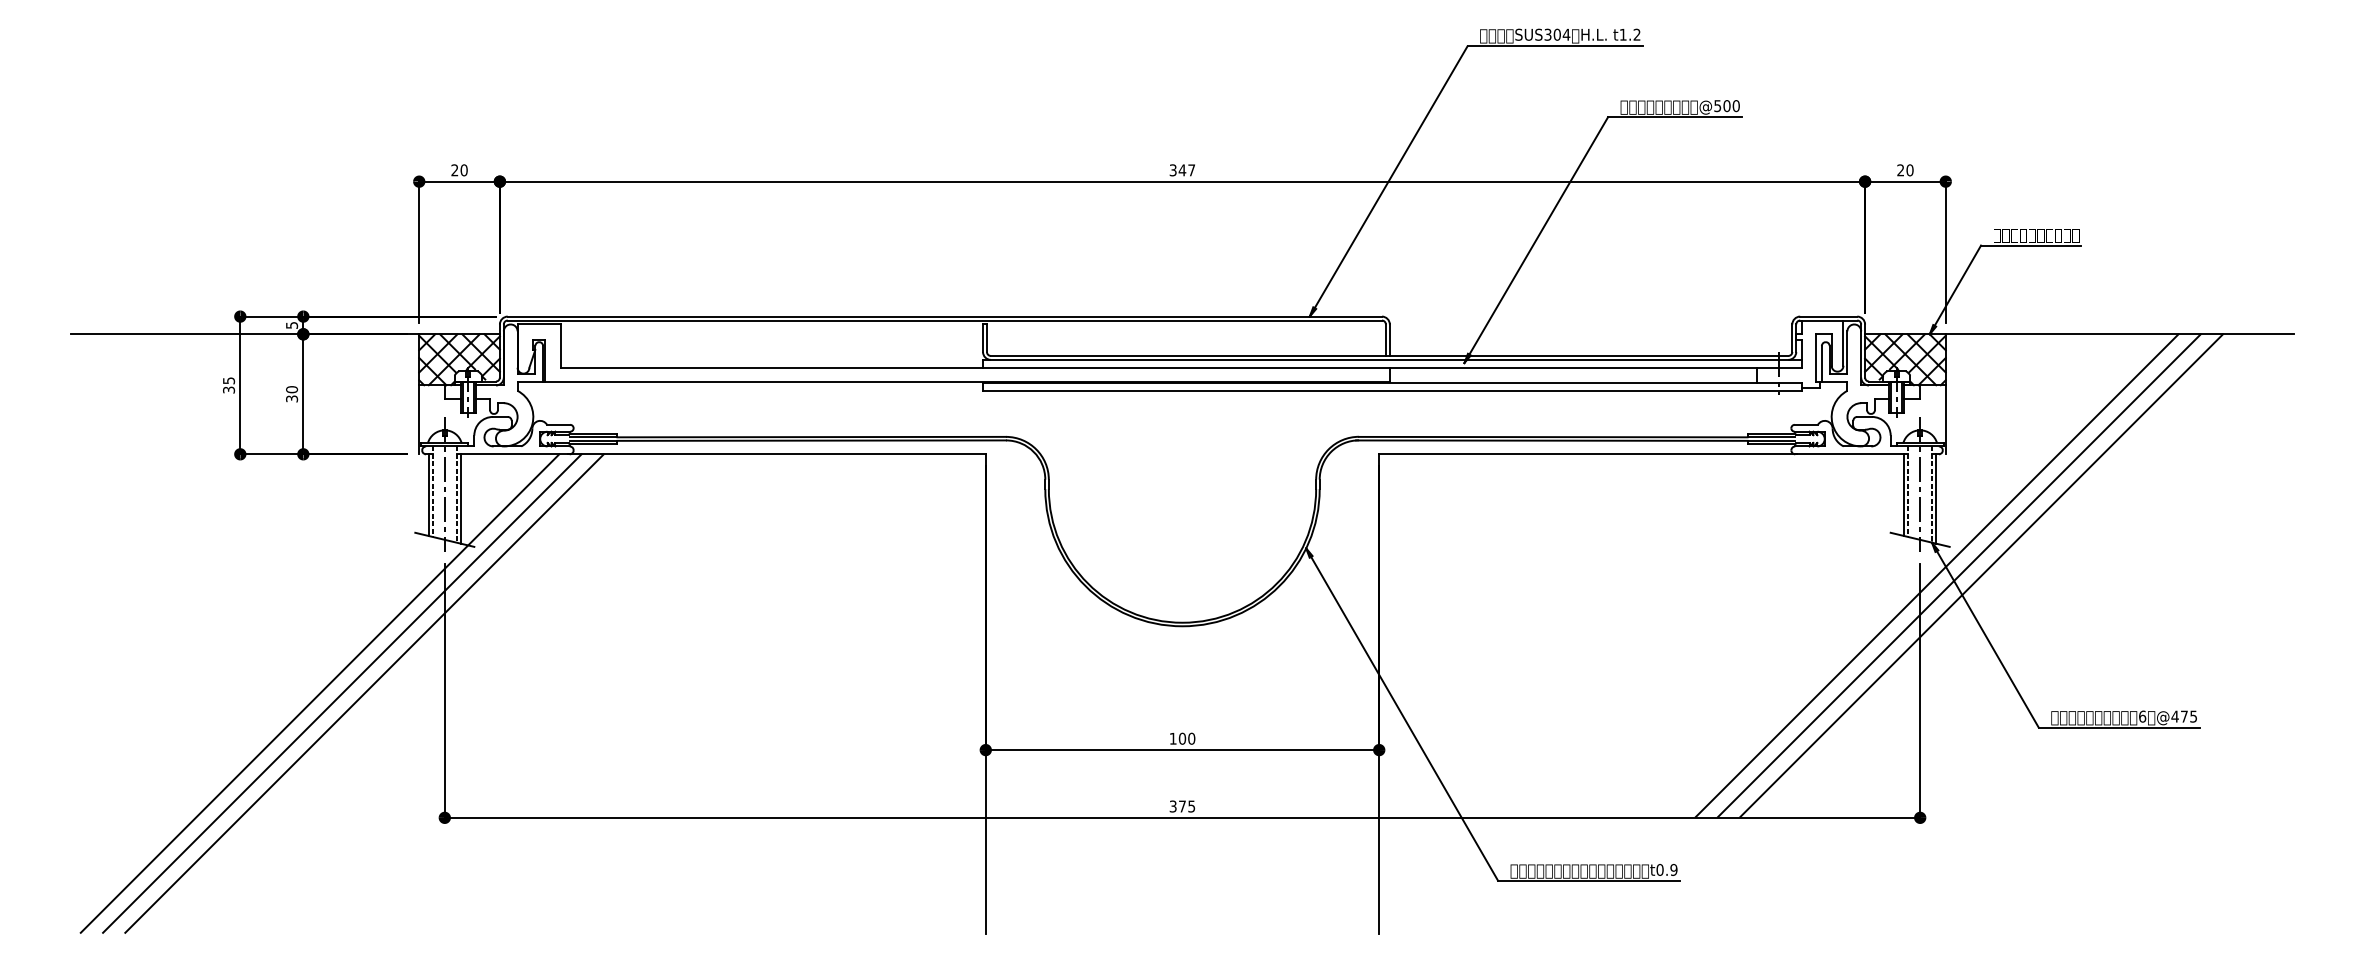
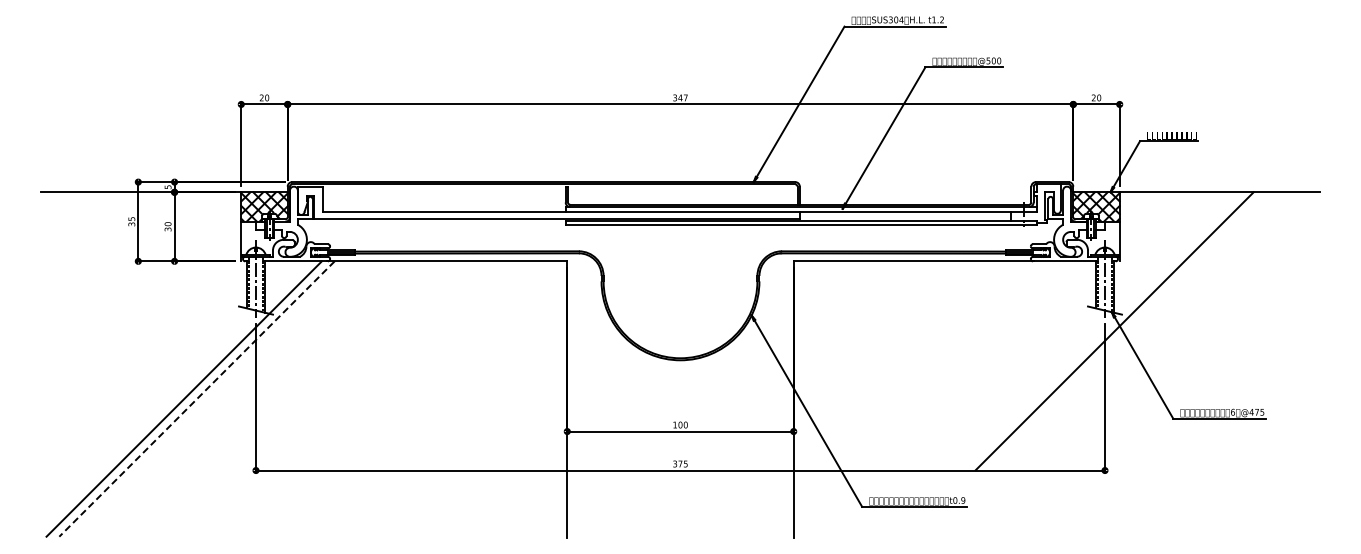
line: (1959, 576) -> (1127, 331), removed
line: (1981, 576) -> (1140, 331), removed
line: (363, 692) -> (209, 398), removed
line: (343, 694) -> (197, 399), solid -> dashed

